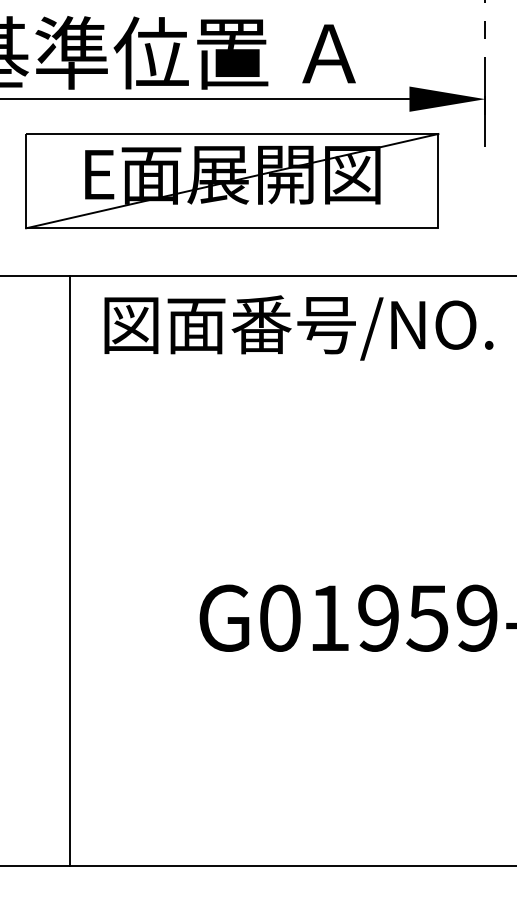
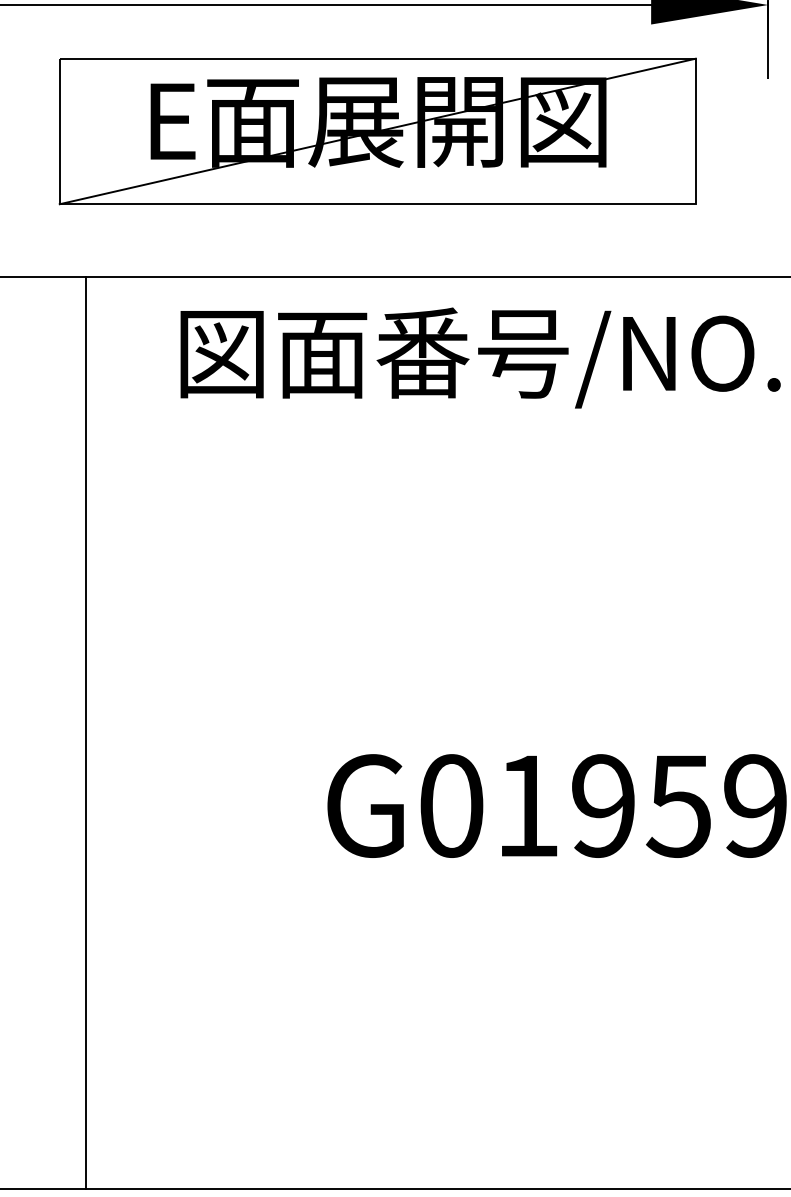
line: (70, 570) -> (86, 732), moved

